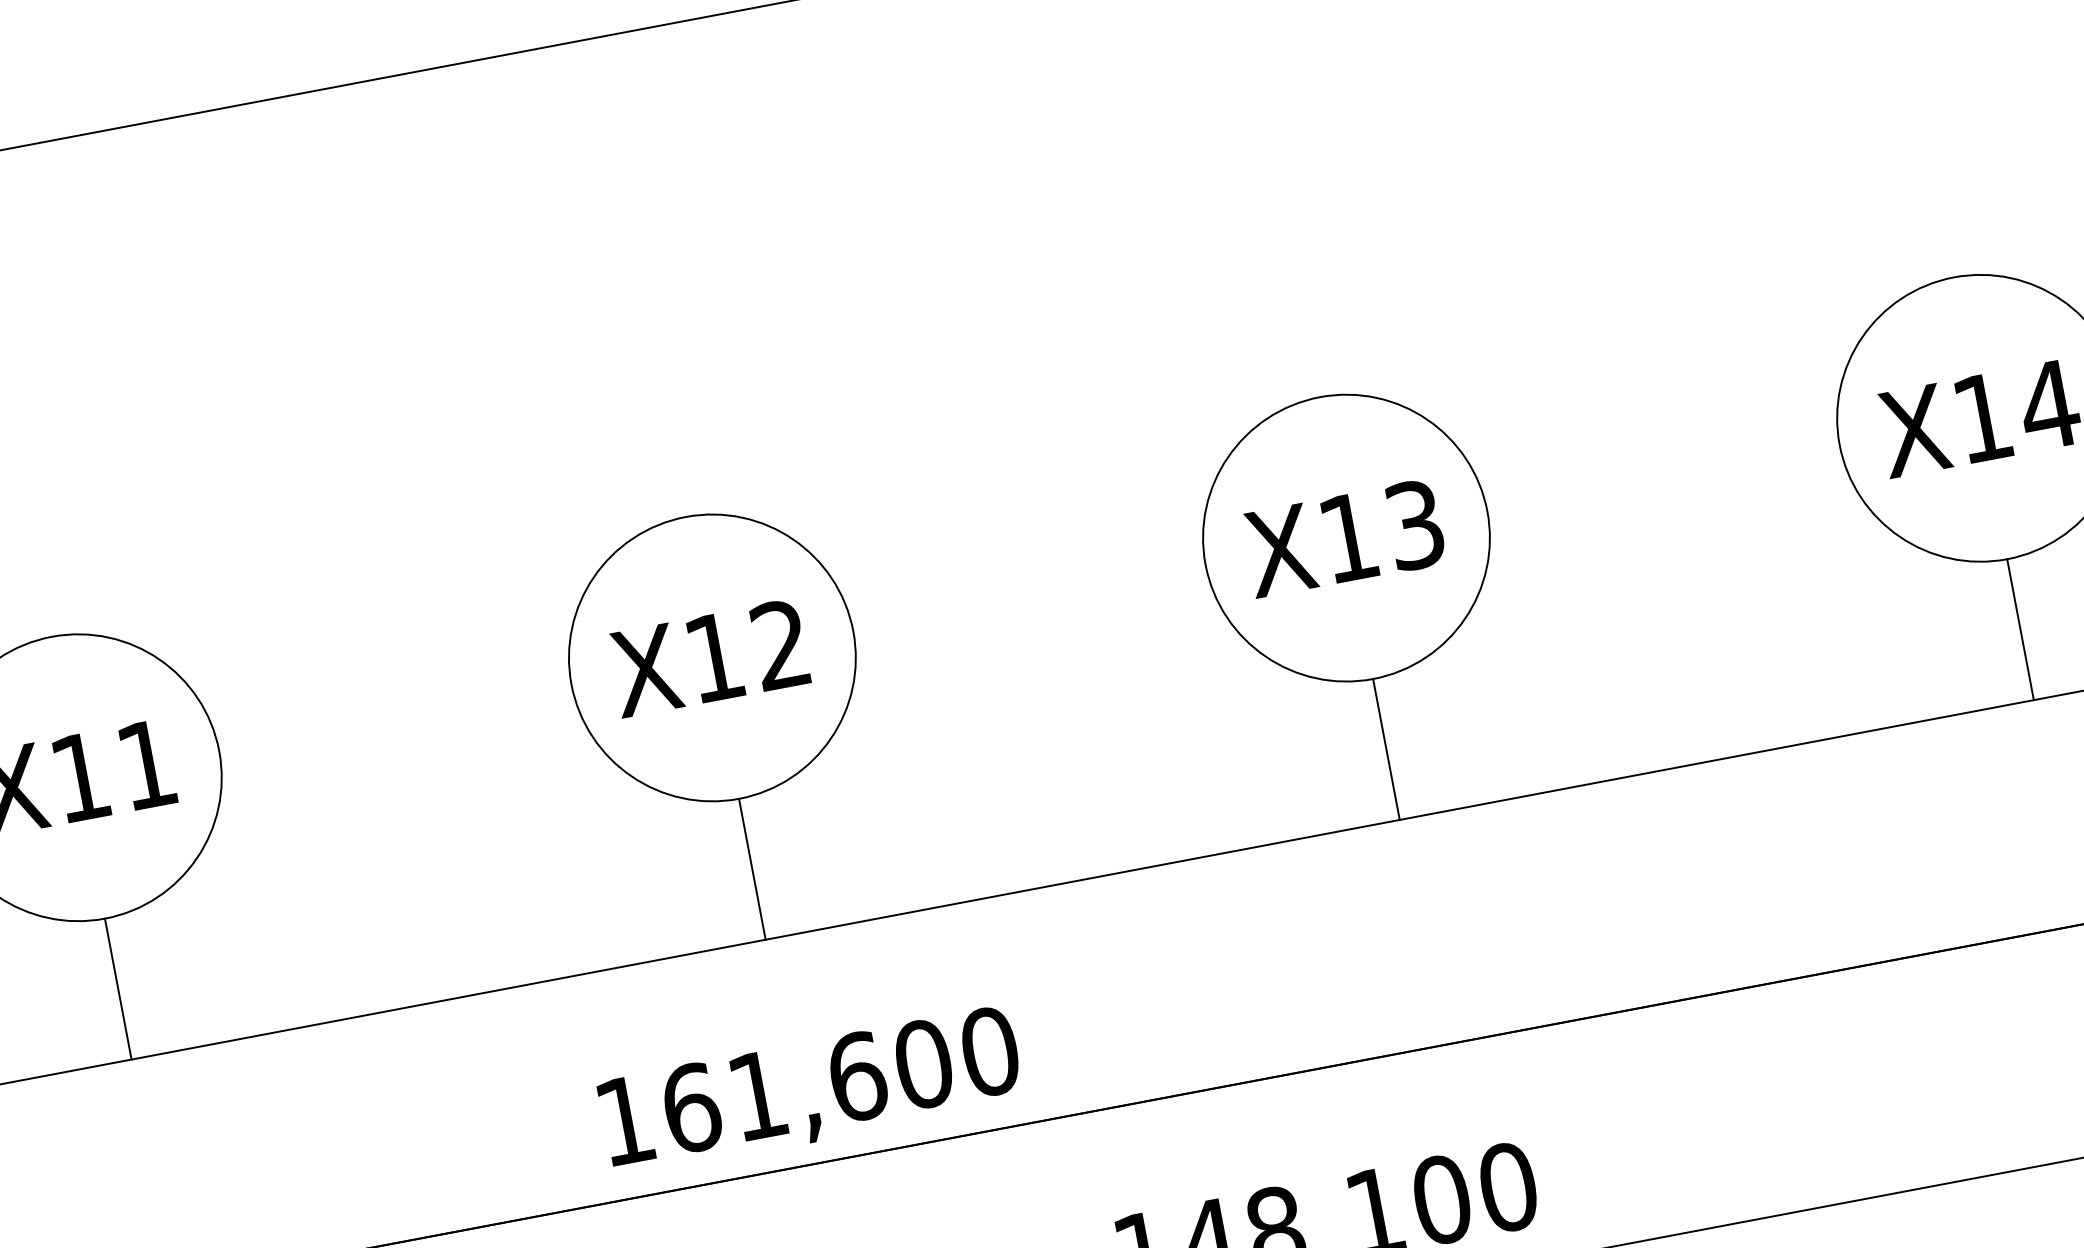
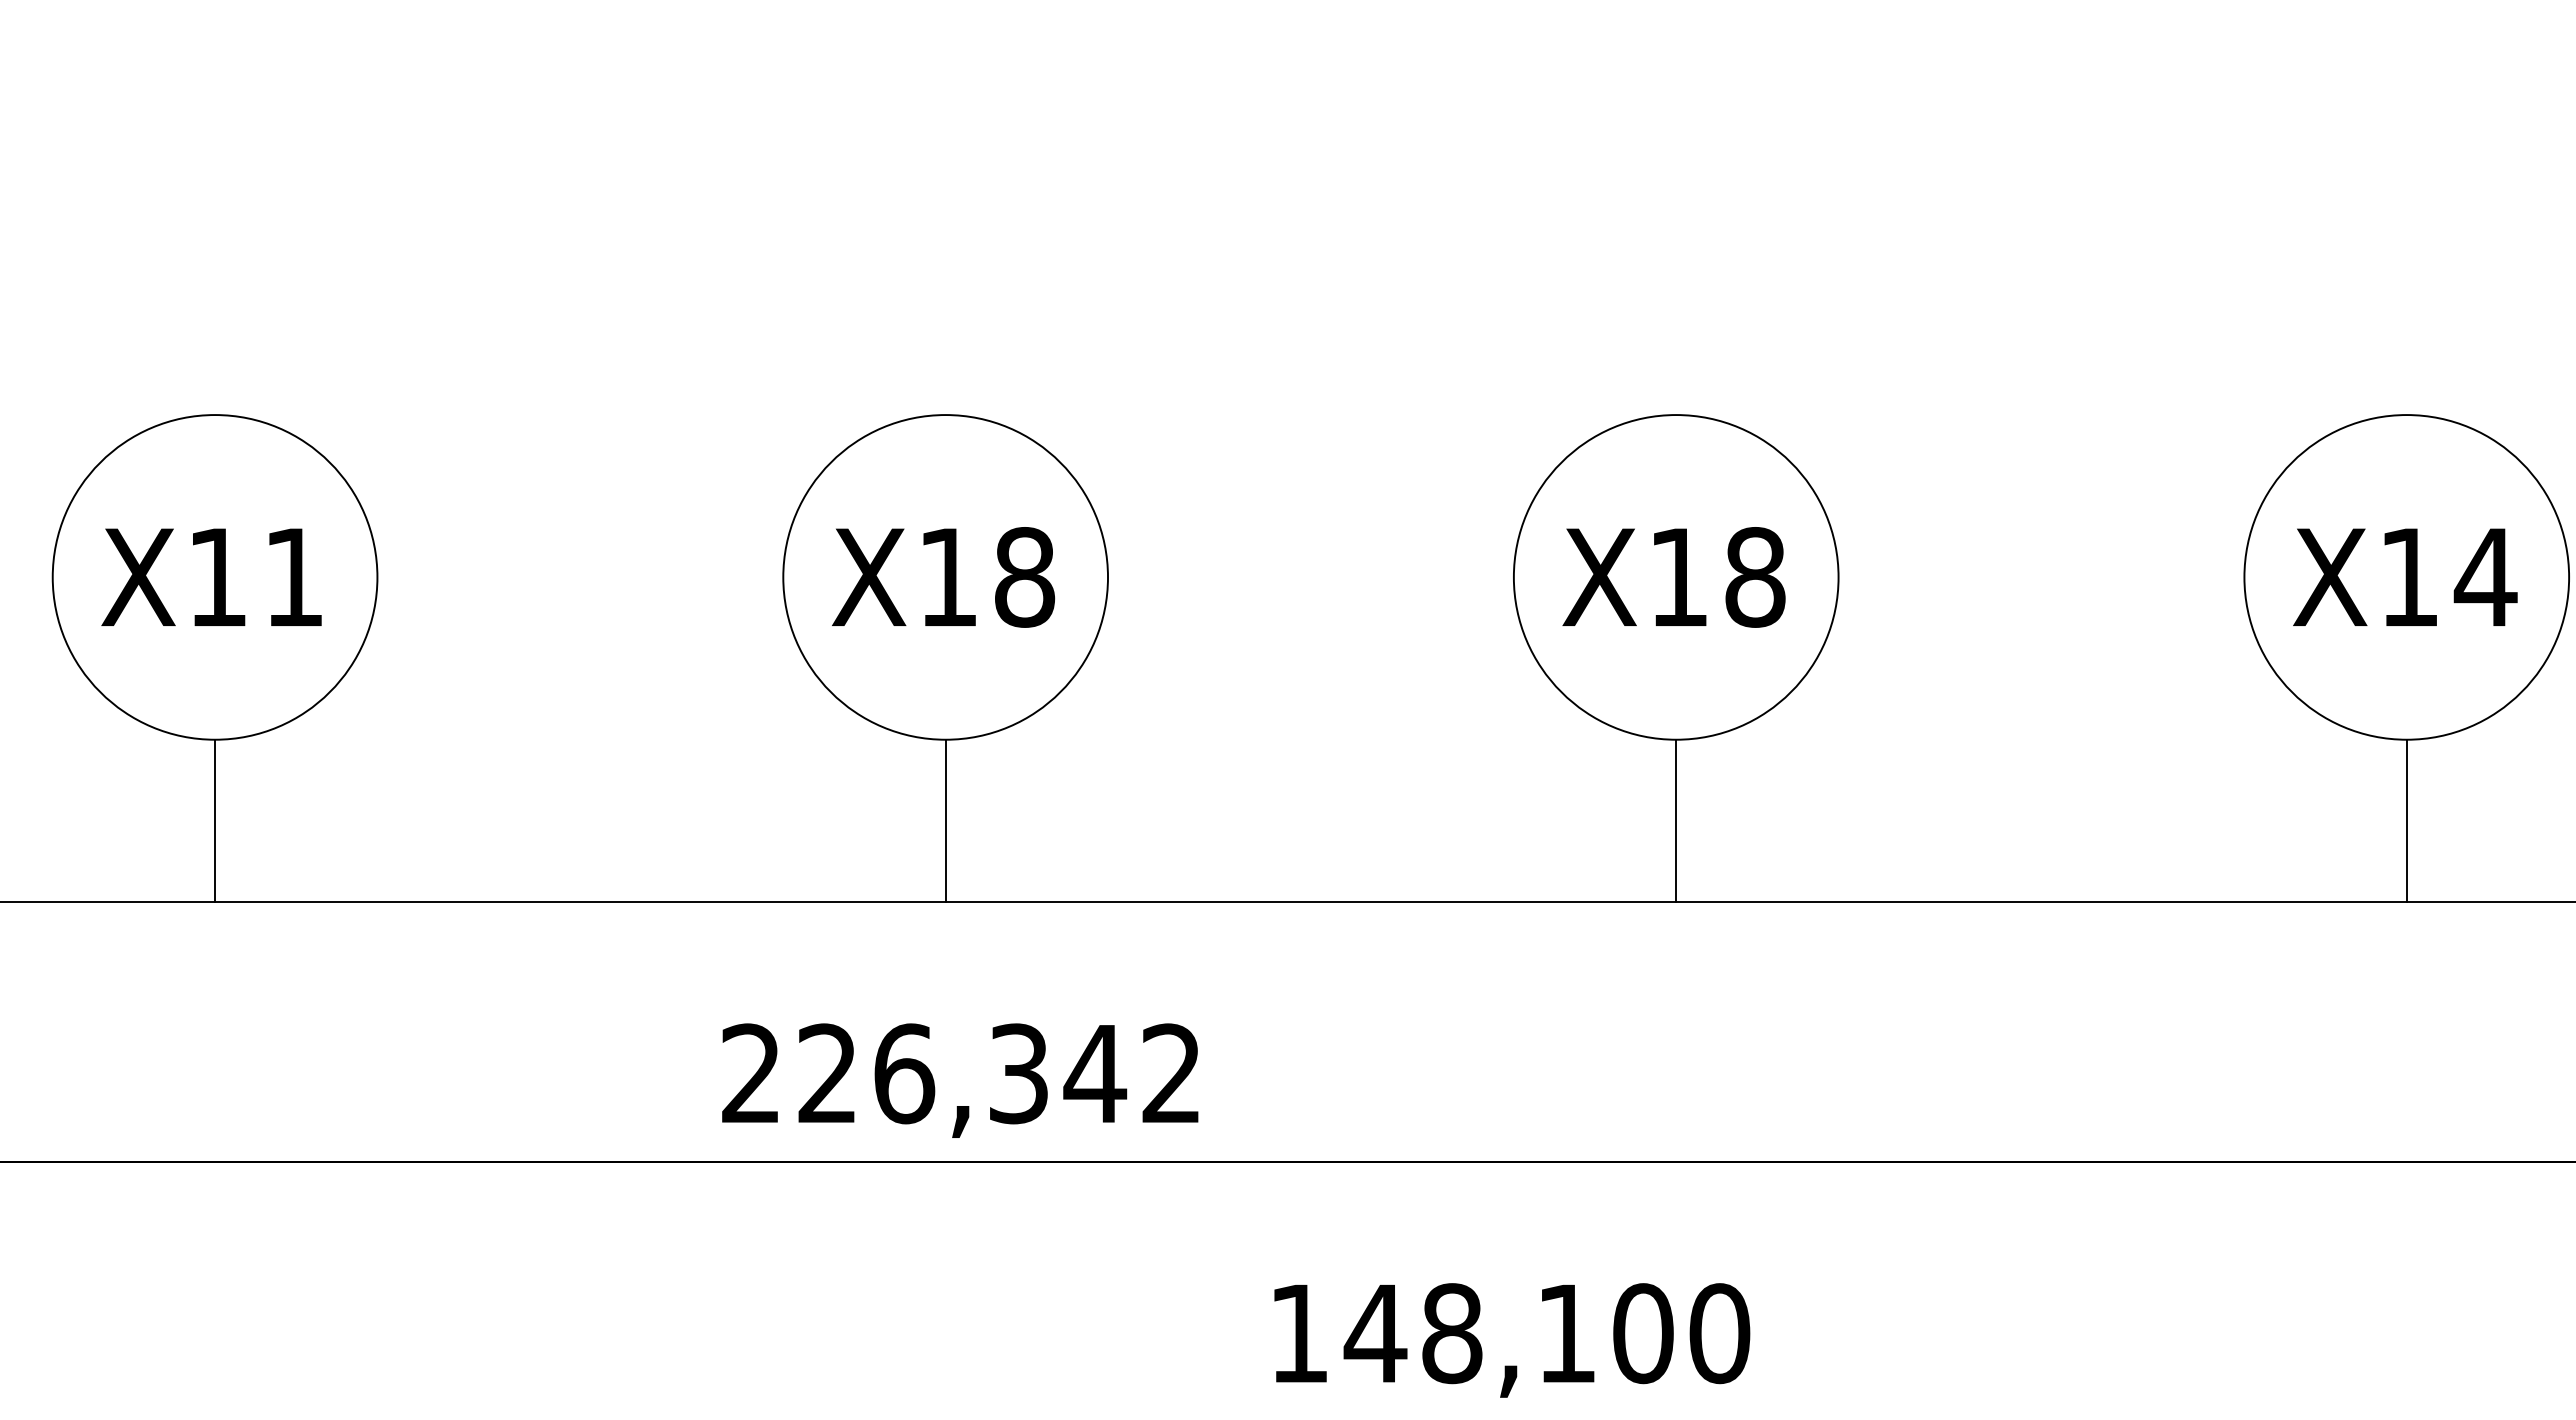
text: (1415, 525) -> (1755, 577), X13 -> X18
text: (781, 644) -> (1025, 577), X12 -> X18
text: (808, 1085) -> (962, 1073), 161,600 -> 226,342

